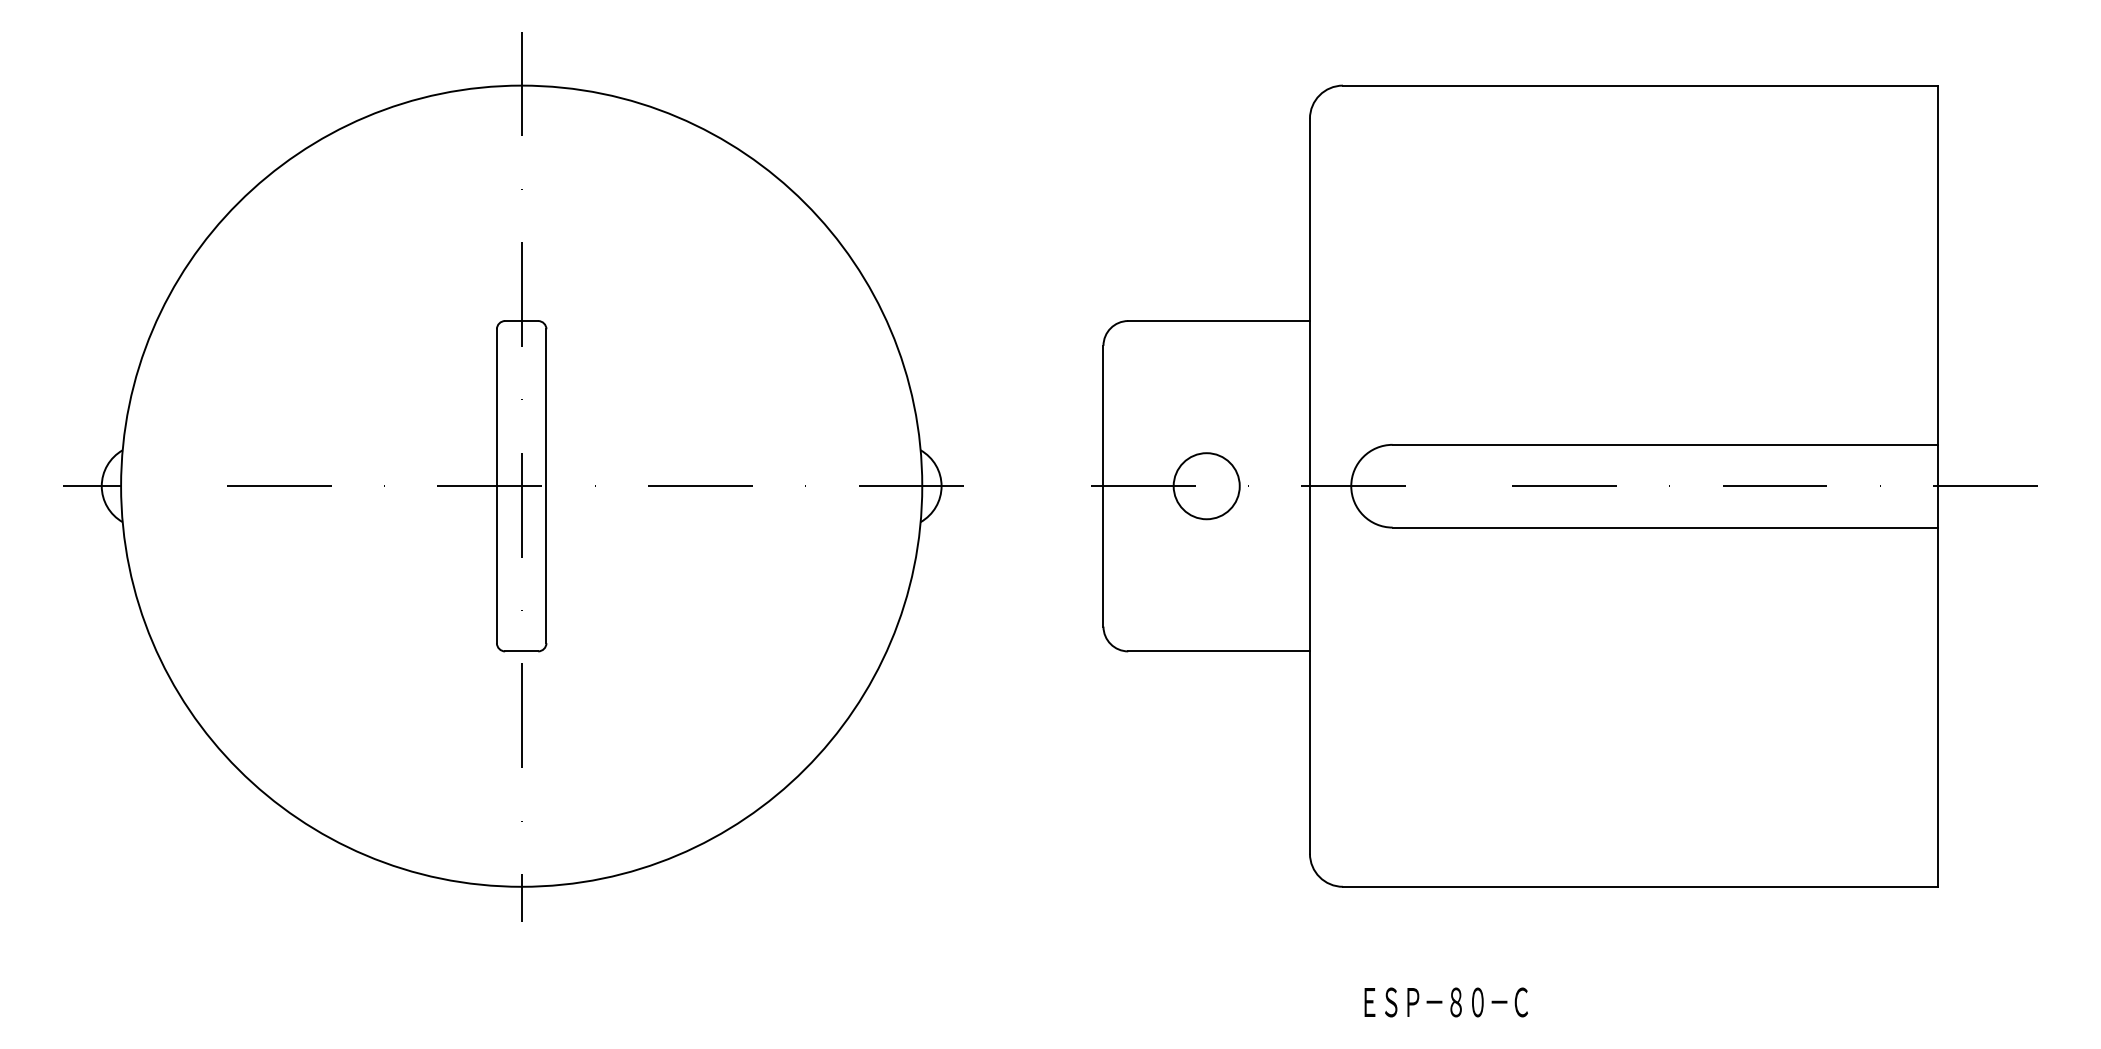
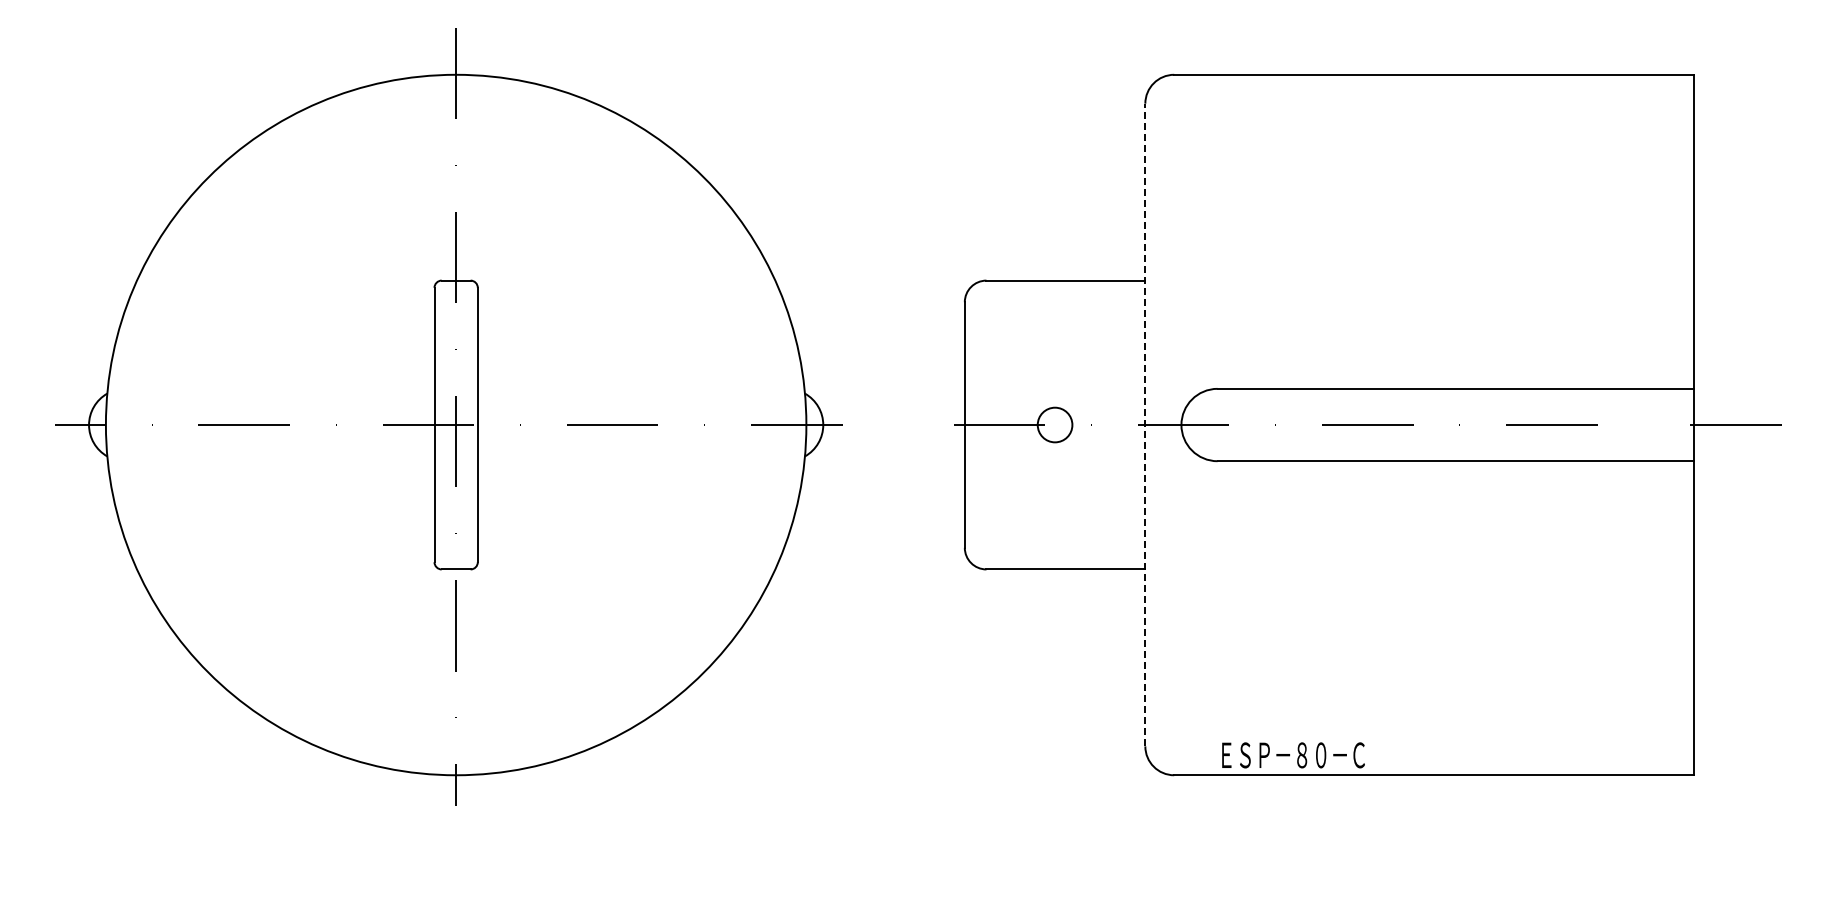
circle: (1206, 485) -> (1054, 424), size x0.6
line: (1310, 485) -> (1145, 424), solid -> dashed
text: (1446, 1002) -> (1293, 755), moved

